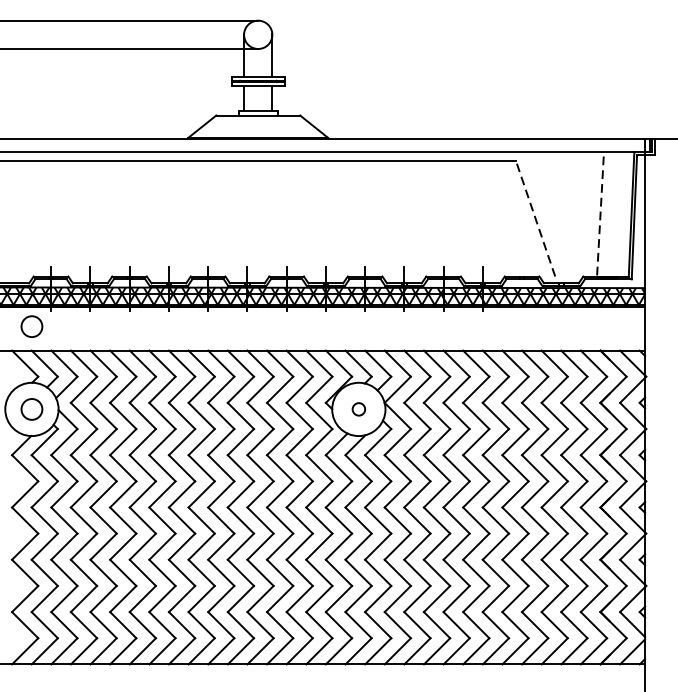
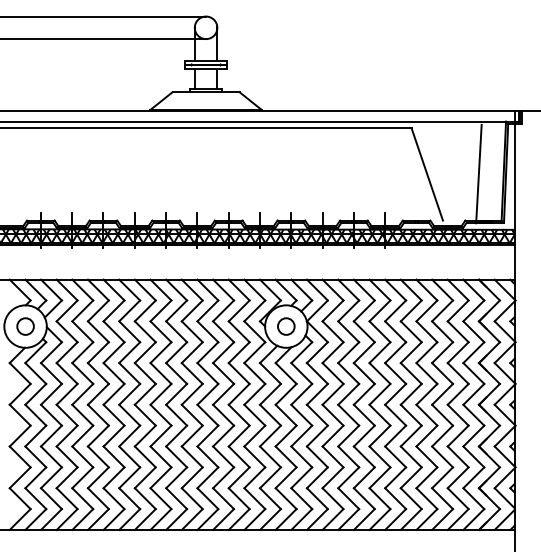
line: (535, 218) -> (427, 174), dashed -> solid
line: (599, 218) -> (478, 174), dashed -> solid
circle: (31, 326) -> (25, 260), removed
circle: (359, 409) -> (286, 326), size x1.67

